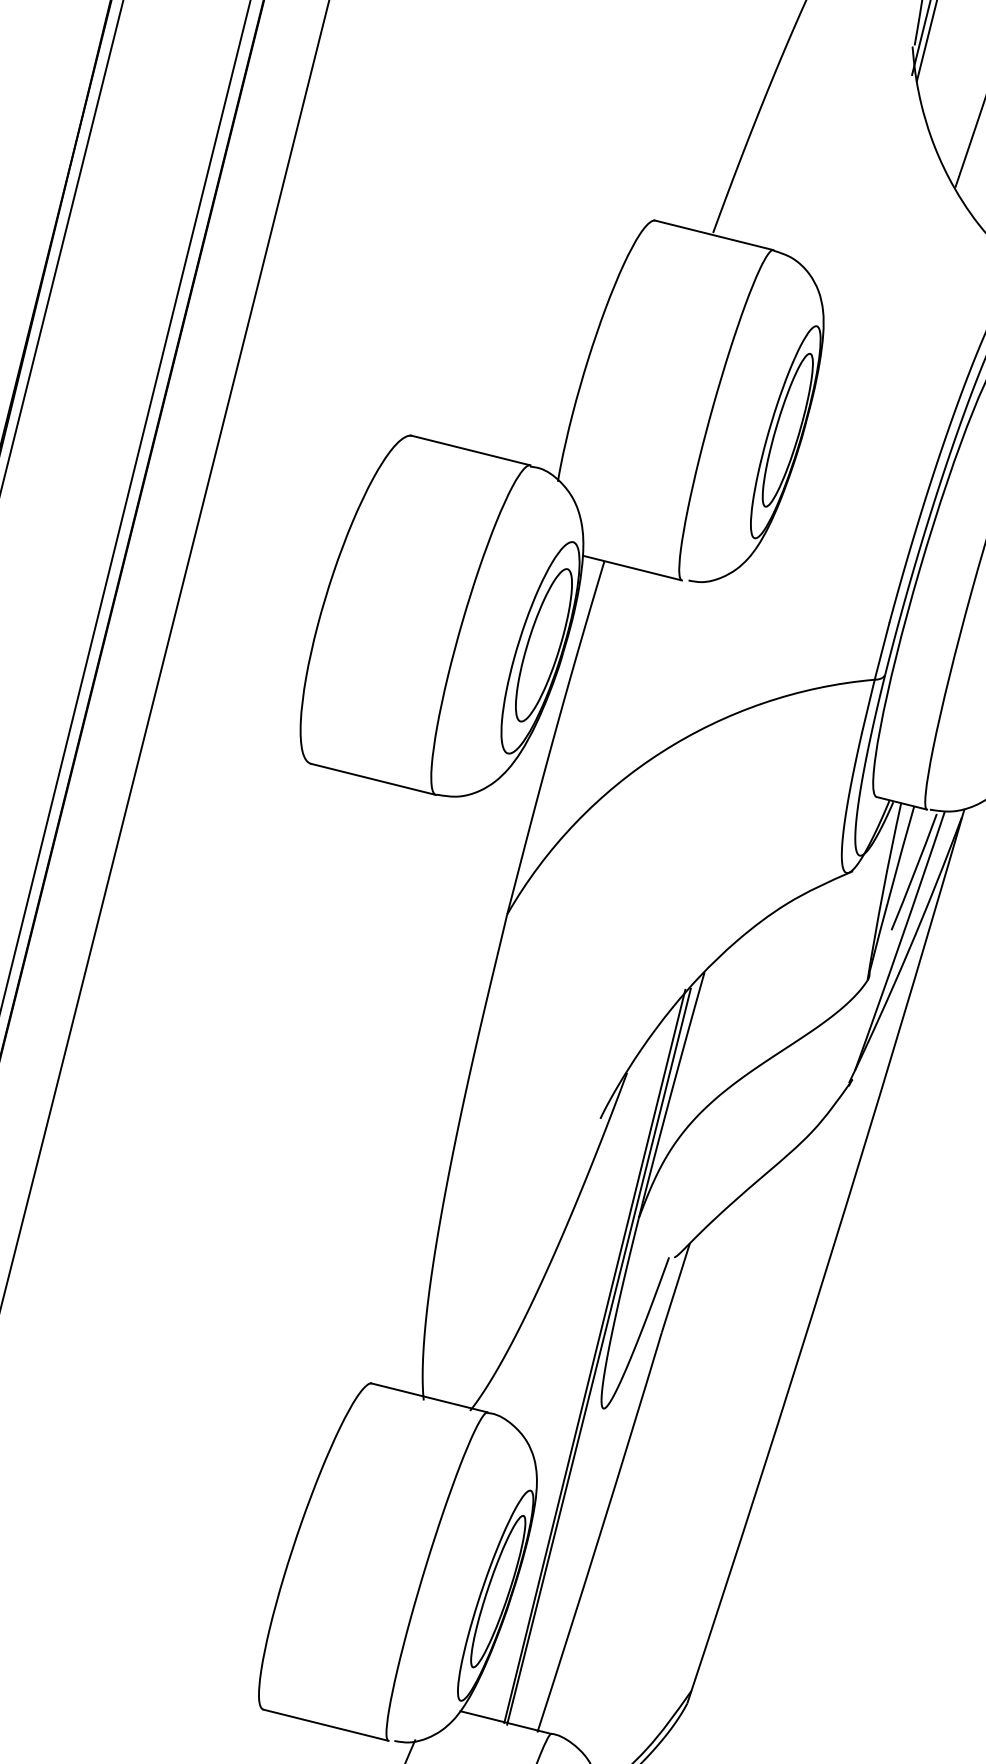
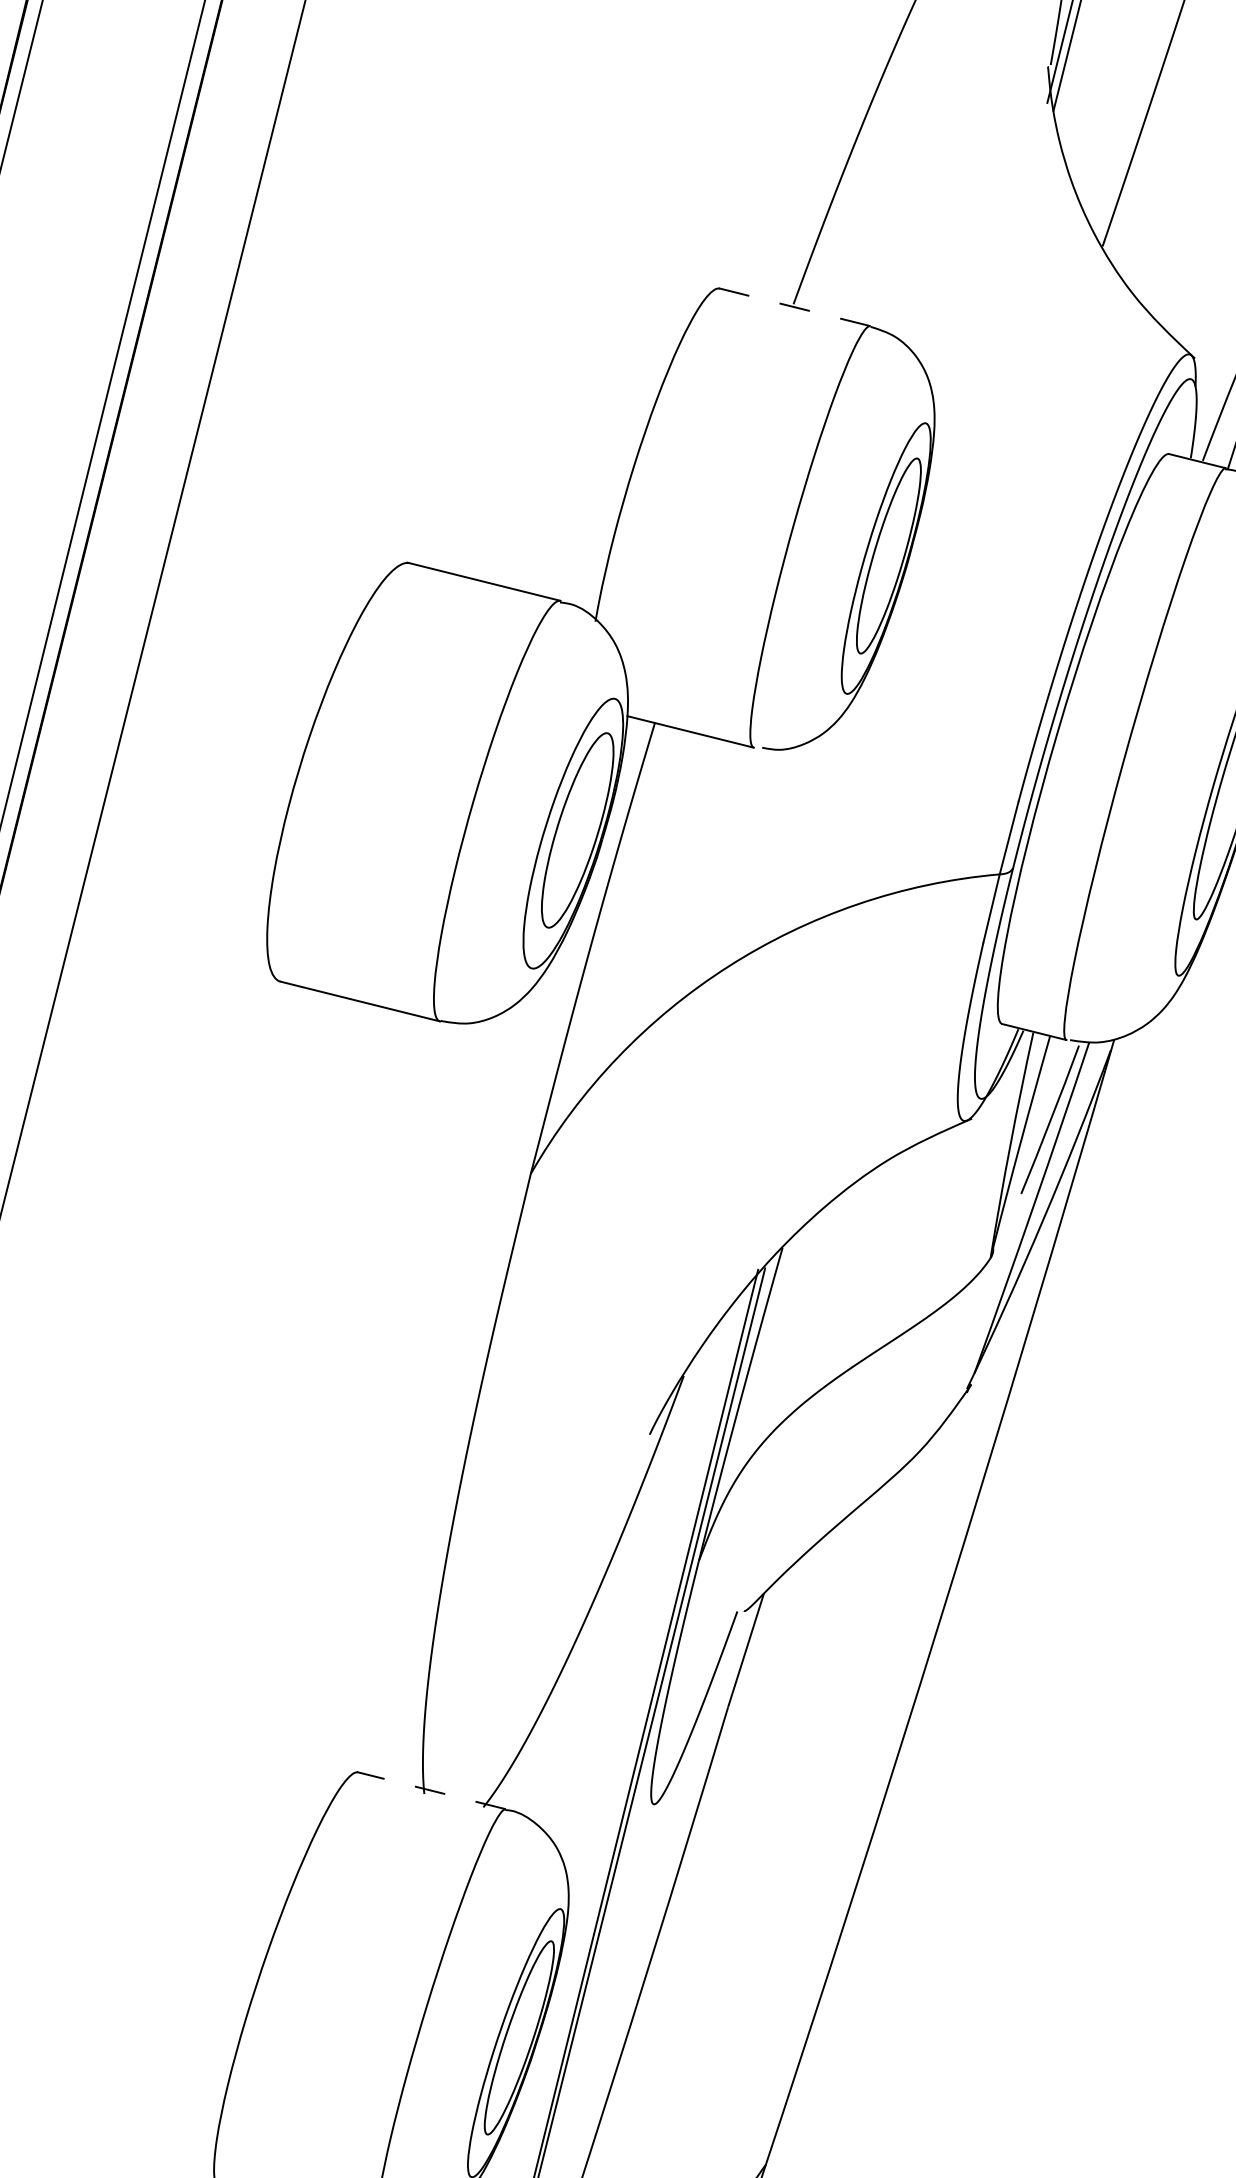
line: (713, 235) -> (794, 307), solid -> dashed
line: (428, 1397) -> (430, 1790), solid -> dashed

